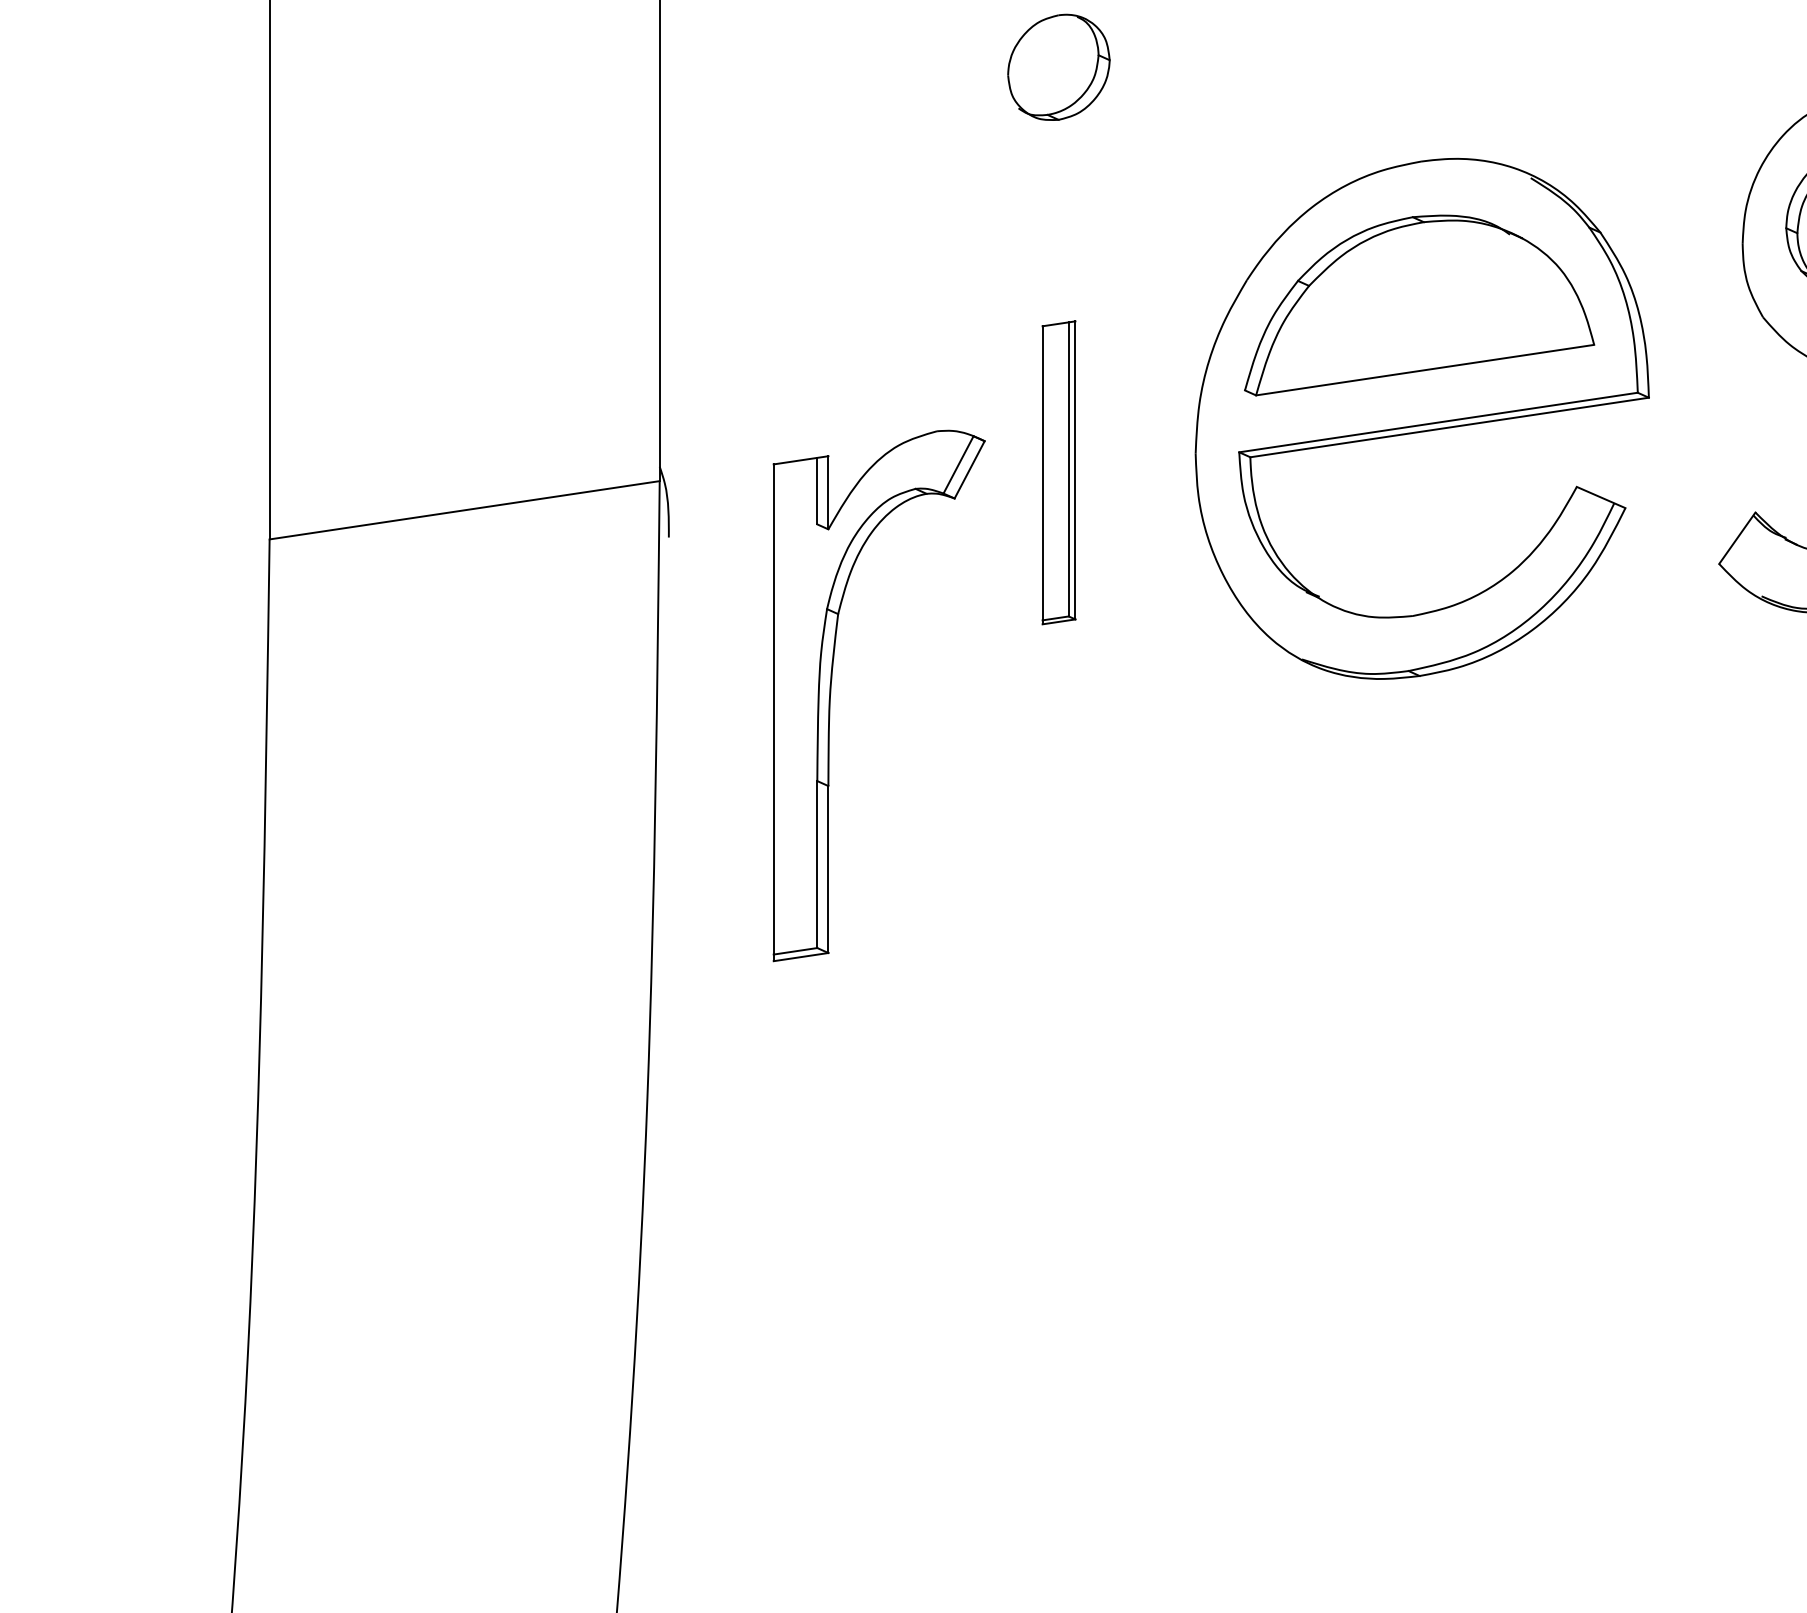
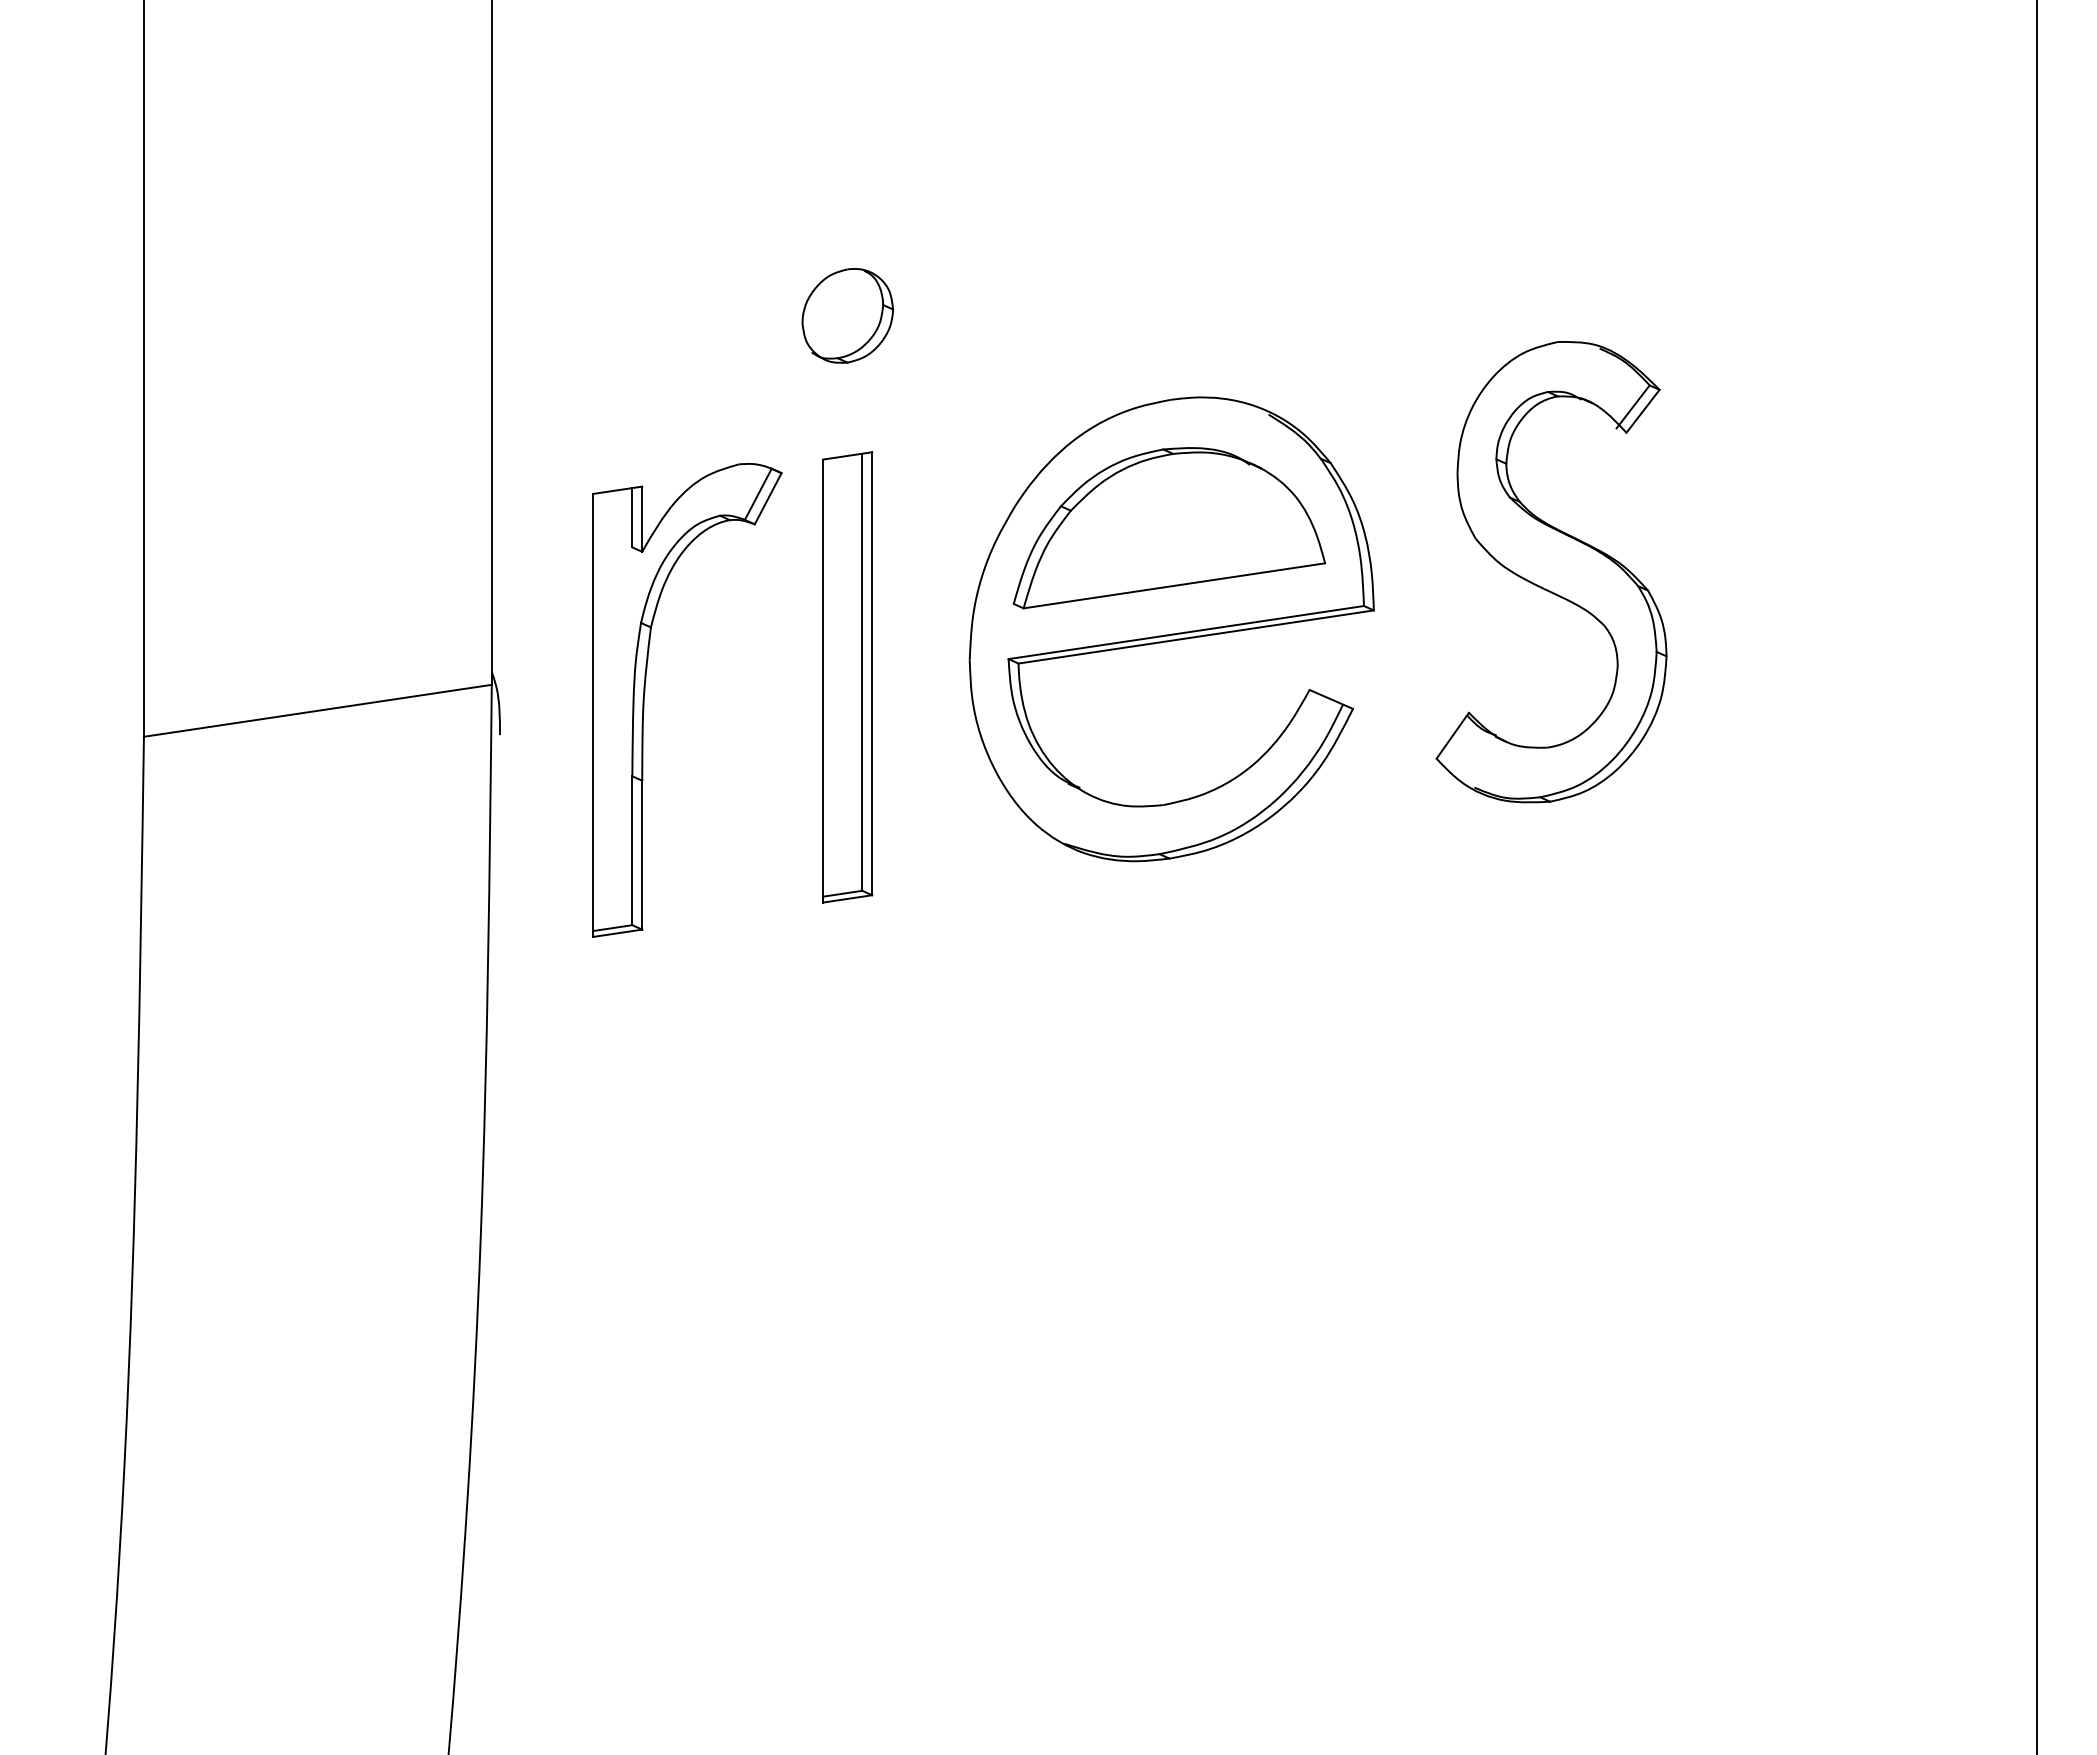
part: (1058, 472) -> (847, 677), size x1.67
part: (832, 687) -> (645, 692), moved

